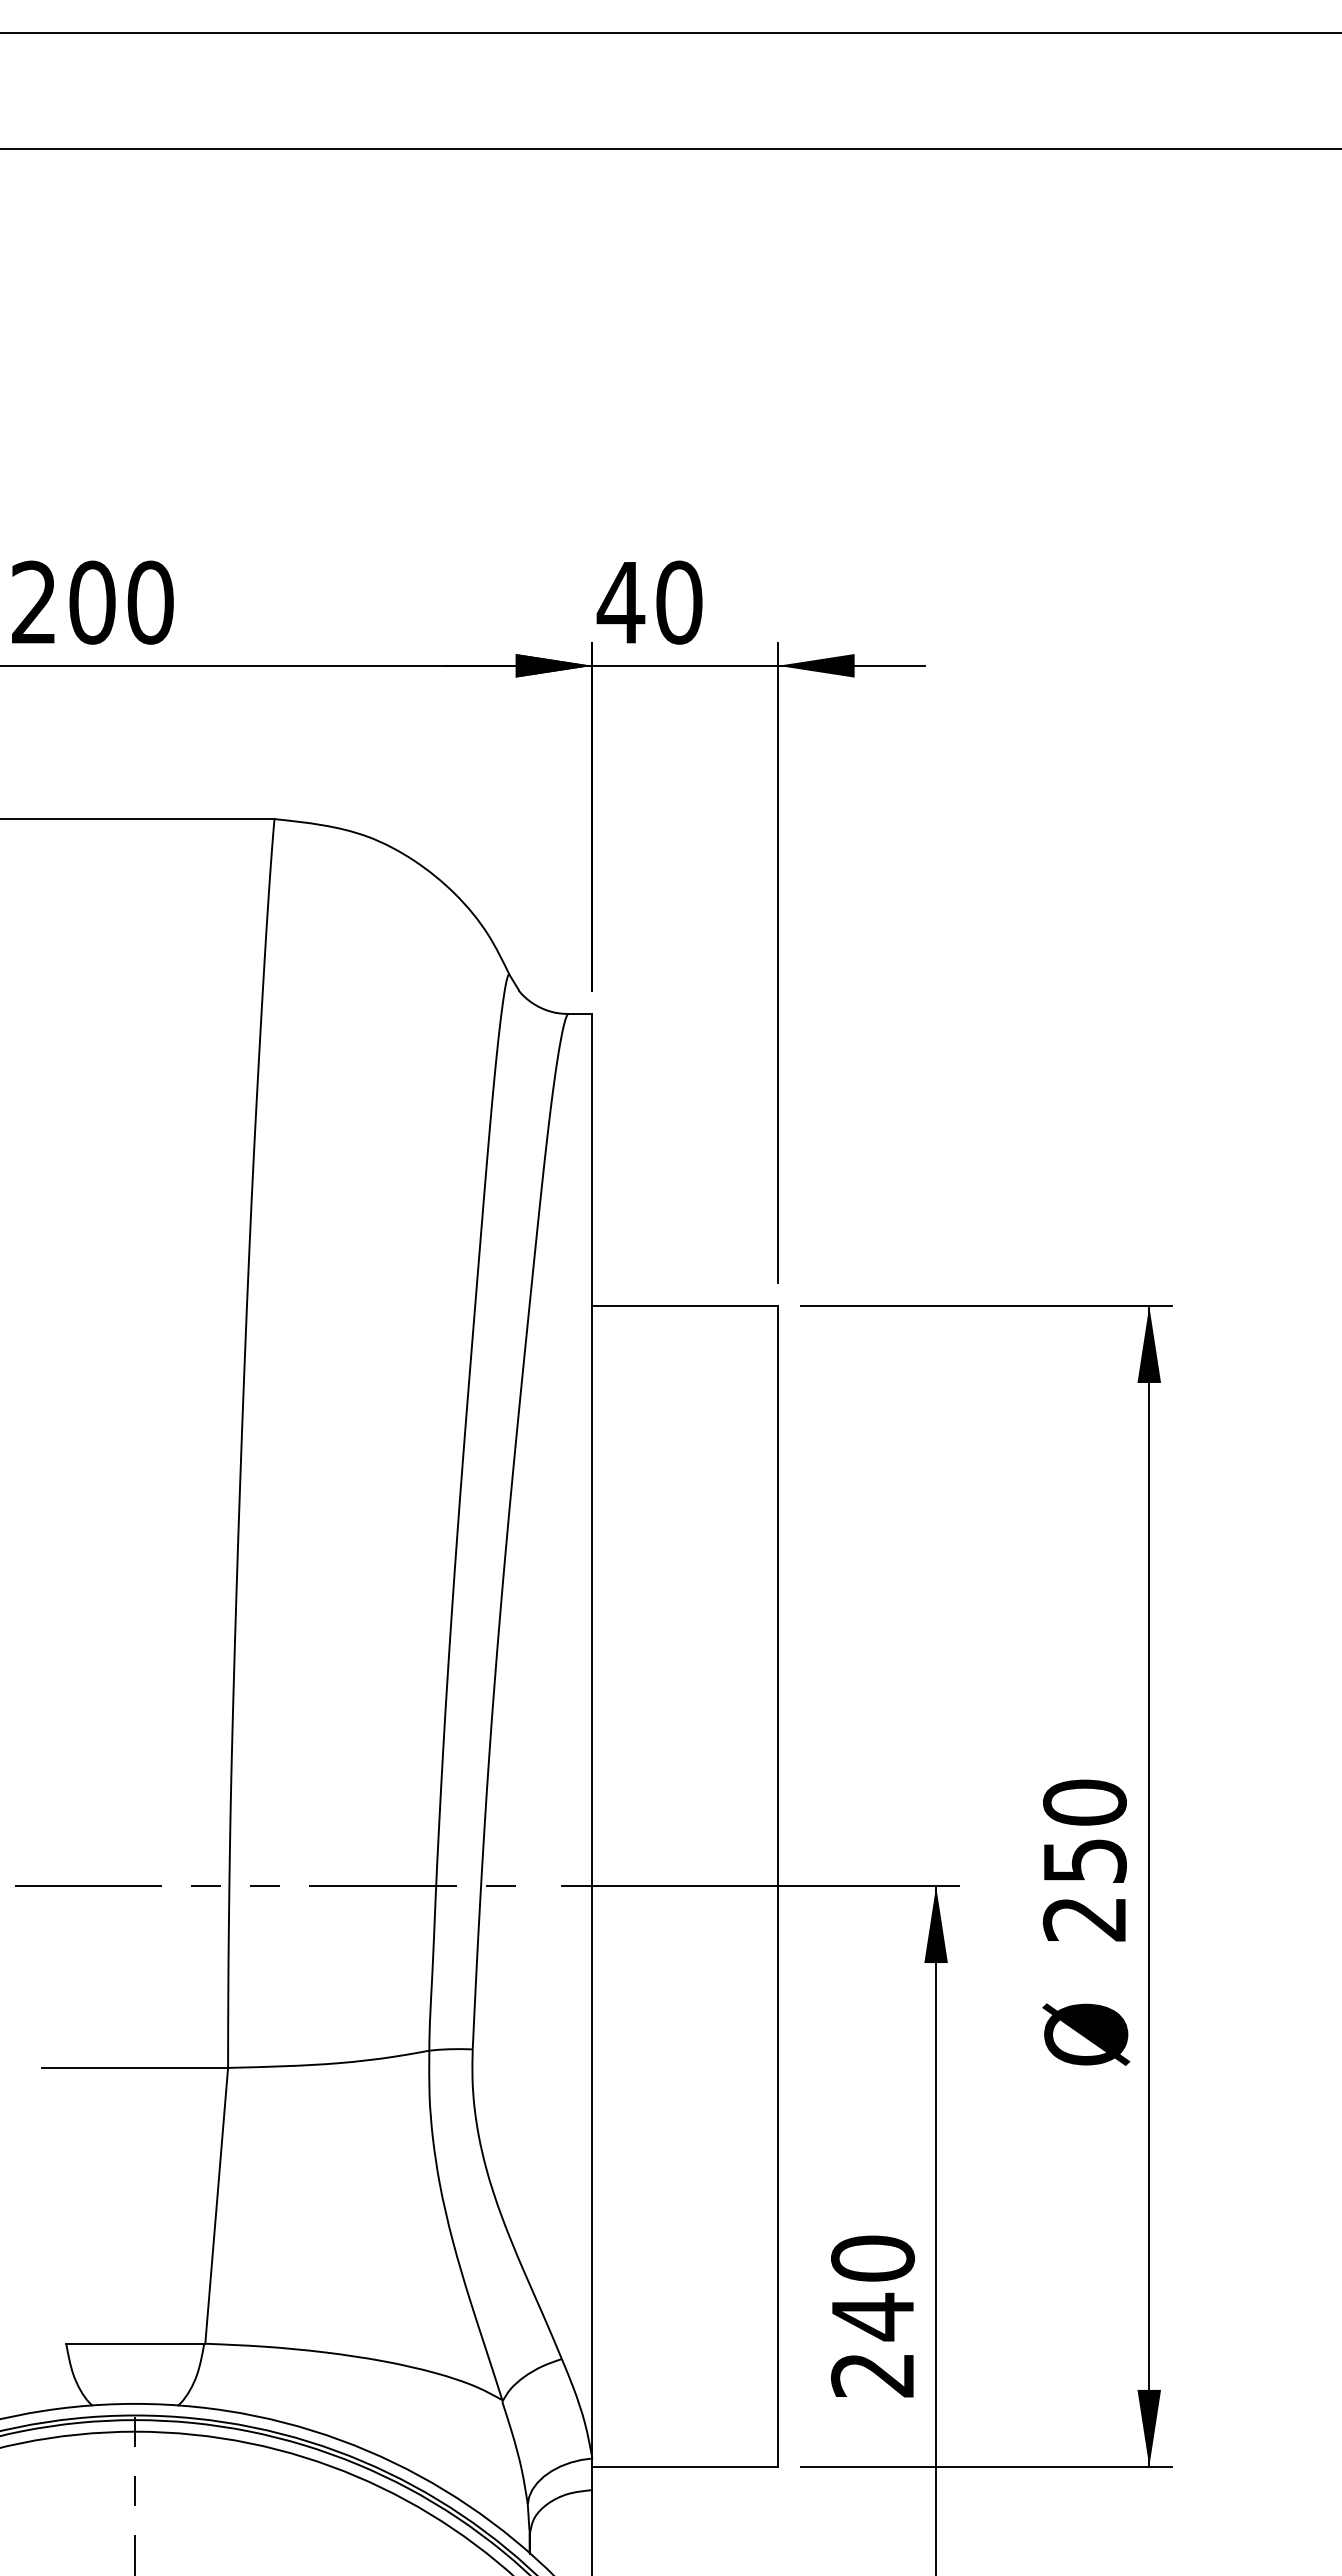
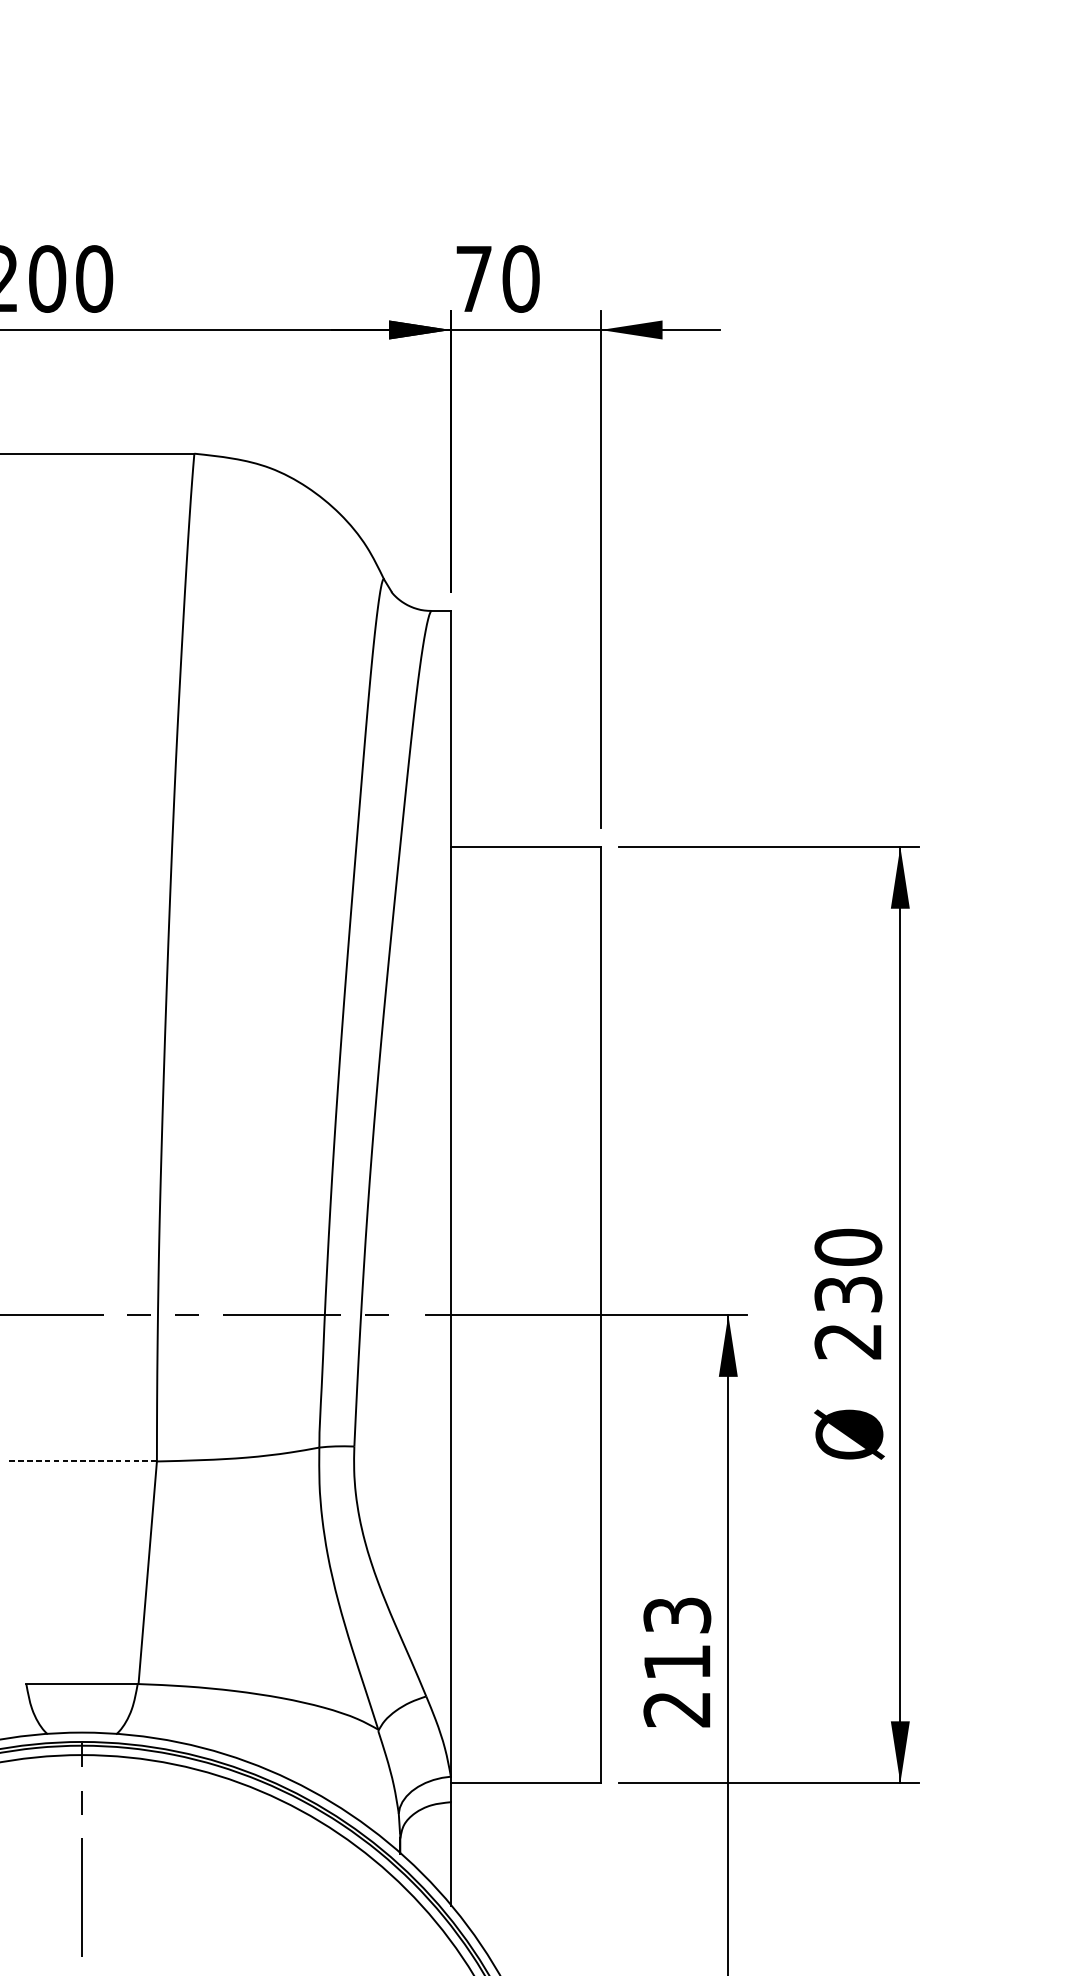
text: (620, 602) -> (473, 278), 40 -> 70
text: (1084, 1860) -> (848, 1294), 250 -> 230
line: (135, 2067) -> (82, 1461), solid -> dashed
text: (873, 2288) -> (677, 1639), 240 -> 213

